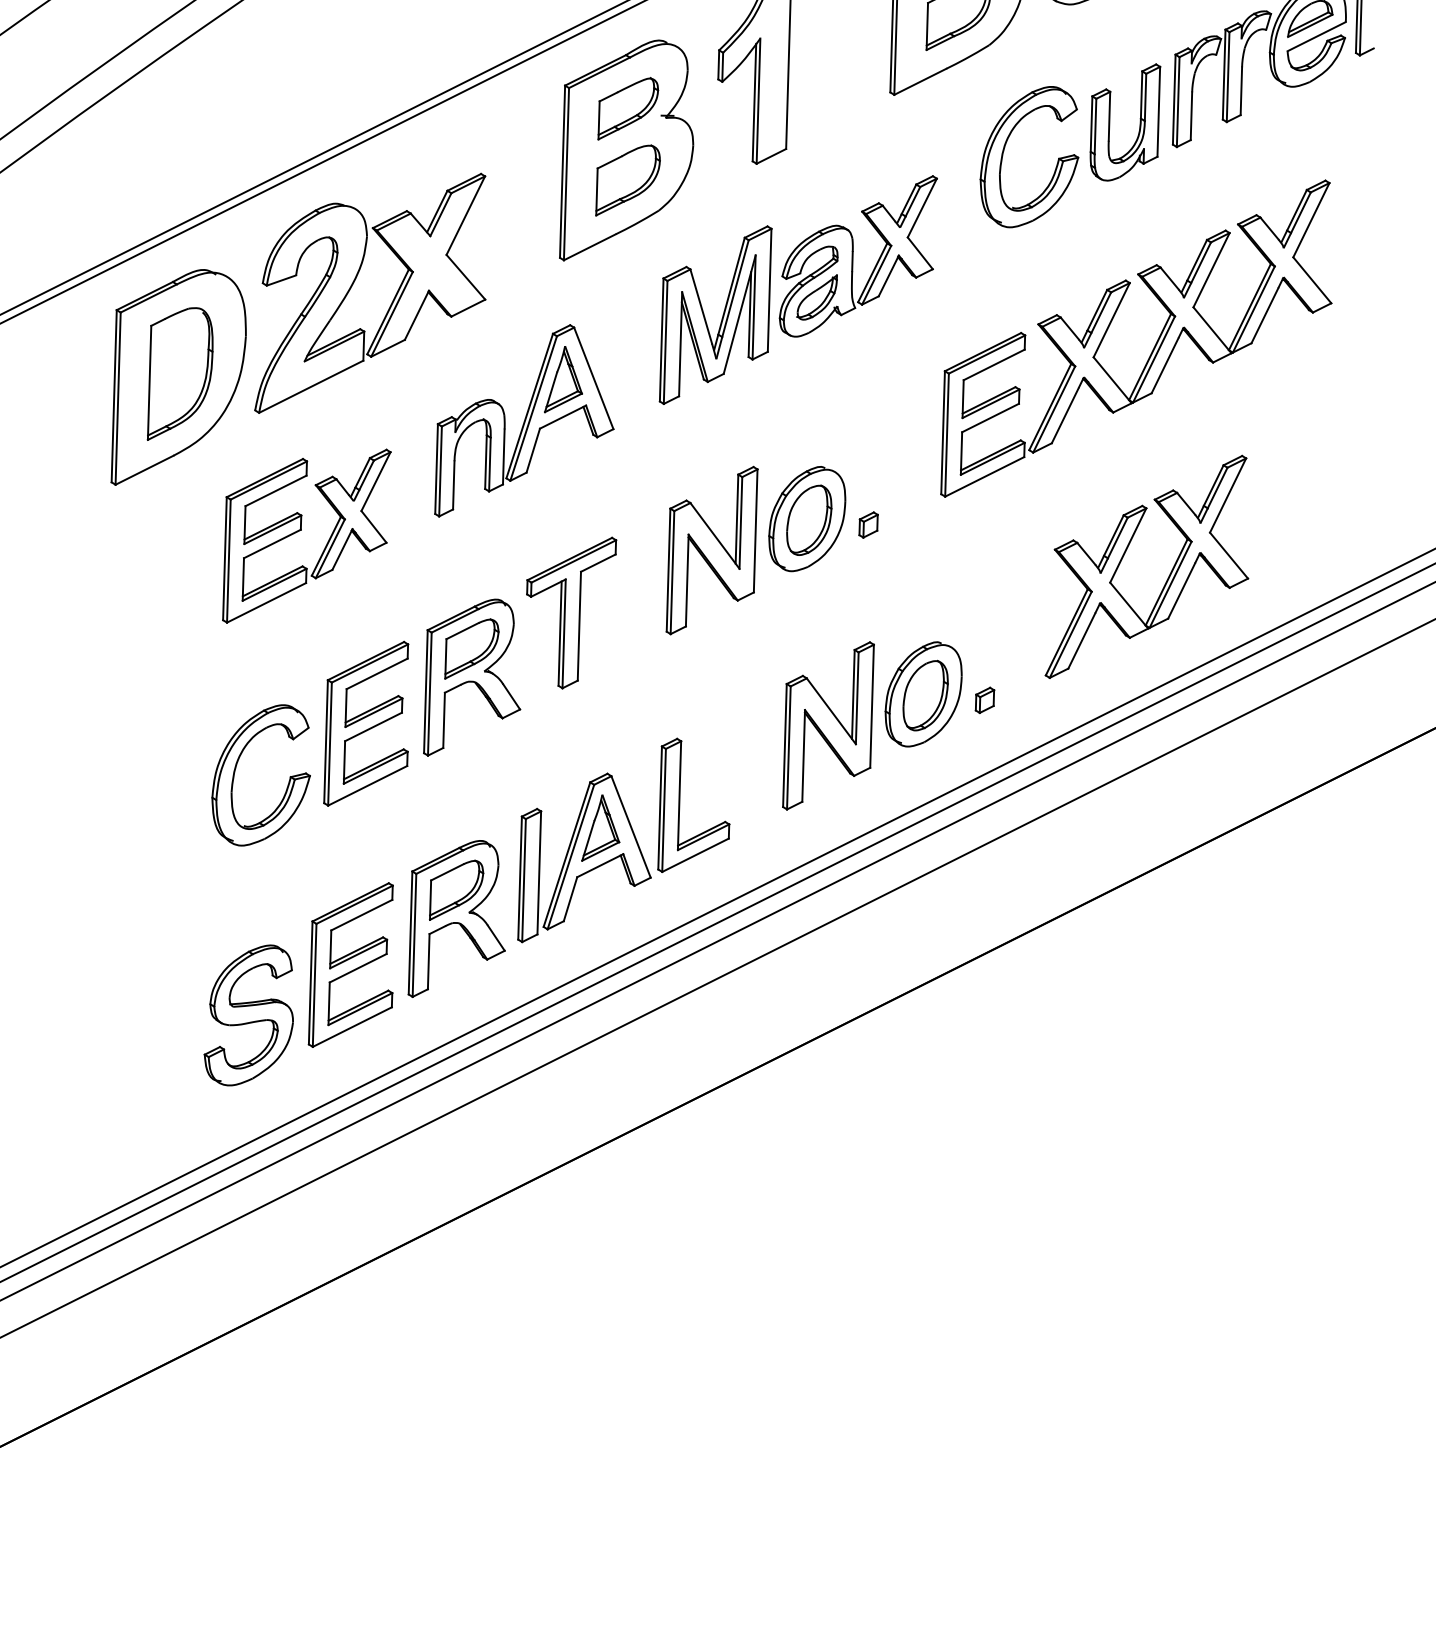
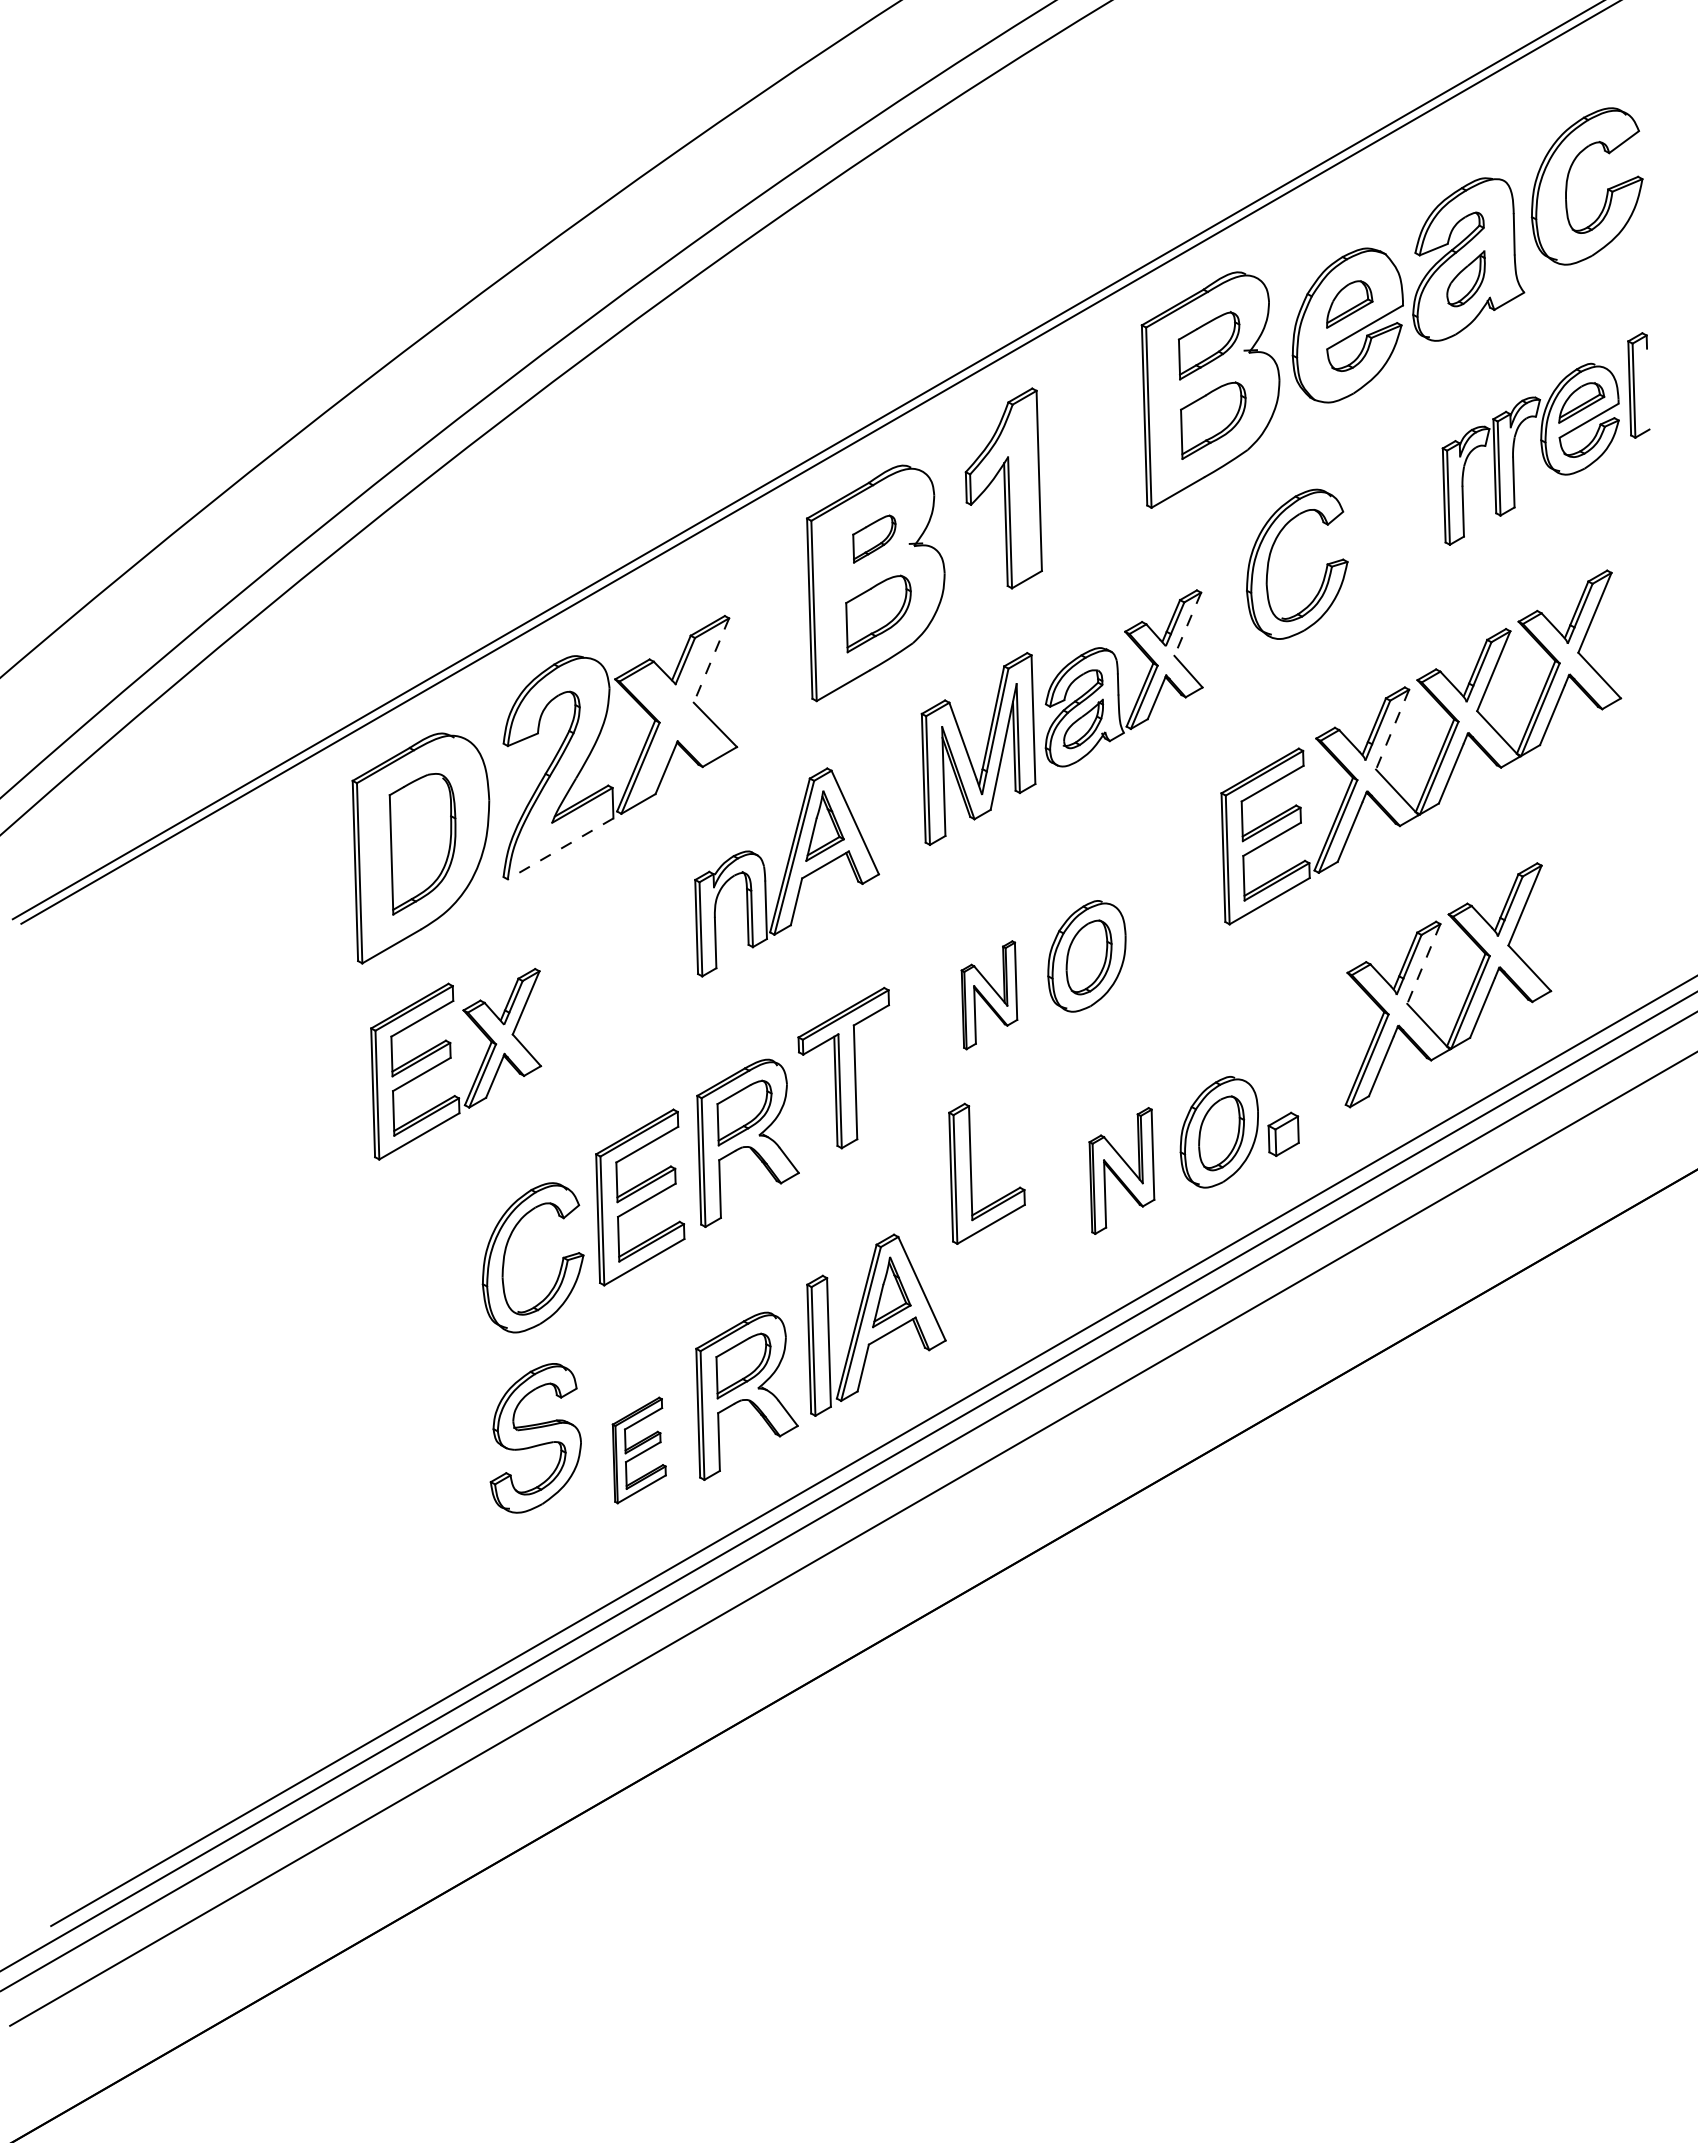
part: (628, 108) -> (874, 538), size x0.7
part: (1139, 122) -> (1409, 521), removed
line: (922, 208) -> (1187, 624), solid -> dashed
line: (465, 215) -> (711, 660), solid -> dashed
line: (1111, 320) -> (1392, 730), solid -> dashed
line: (311, 386) -> (560, 848), solid -> dashed
part: (867, 524) -> (1150, 958), removed
part: (301, 530) -> (451, 1058), moved
line: (1127, 545) -> (1423, 964), solid -> dashed
part: (712, 550) -> (989, 995), size x0.6
part: (984, 700) -> (1283, 1134), size x1.6
part: (828, 725) -> (1121, 1170), size x0.7
part: (679, 805) -> (971, 1173), moved
part: (352, 965) -> (639, 1450), size x0.6
part: (249, 1015) -> (535, 1438), moved

